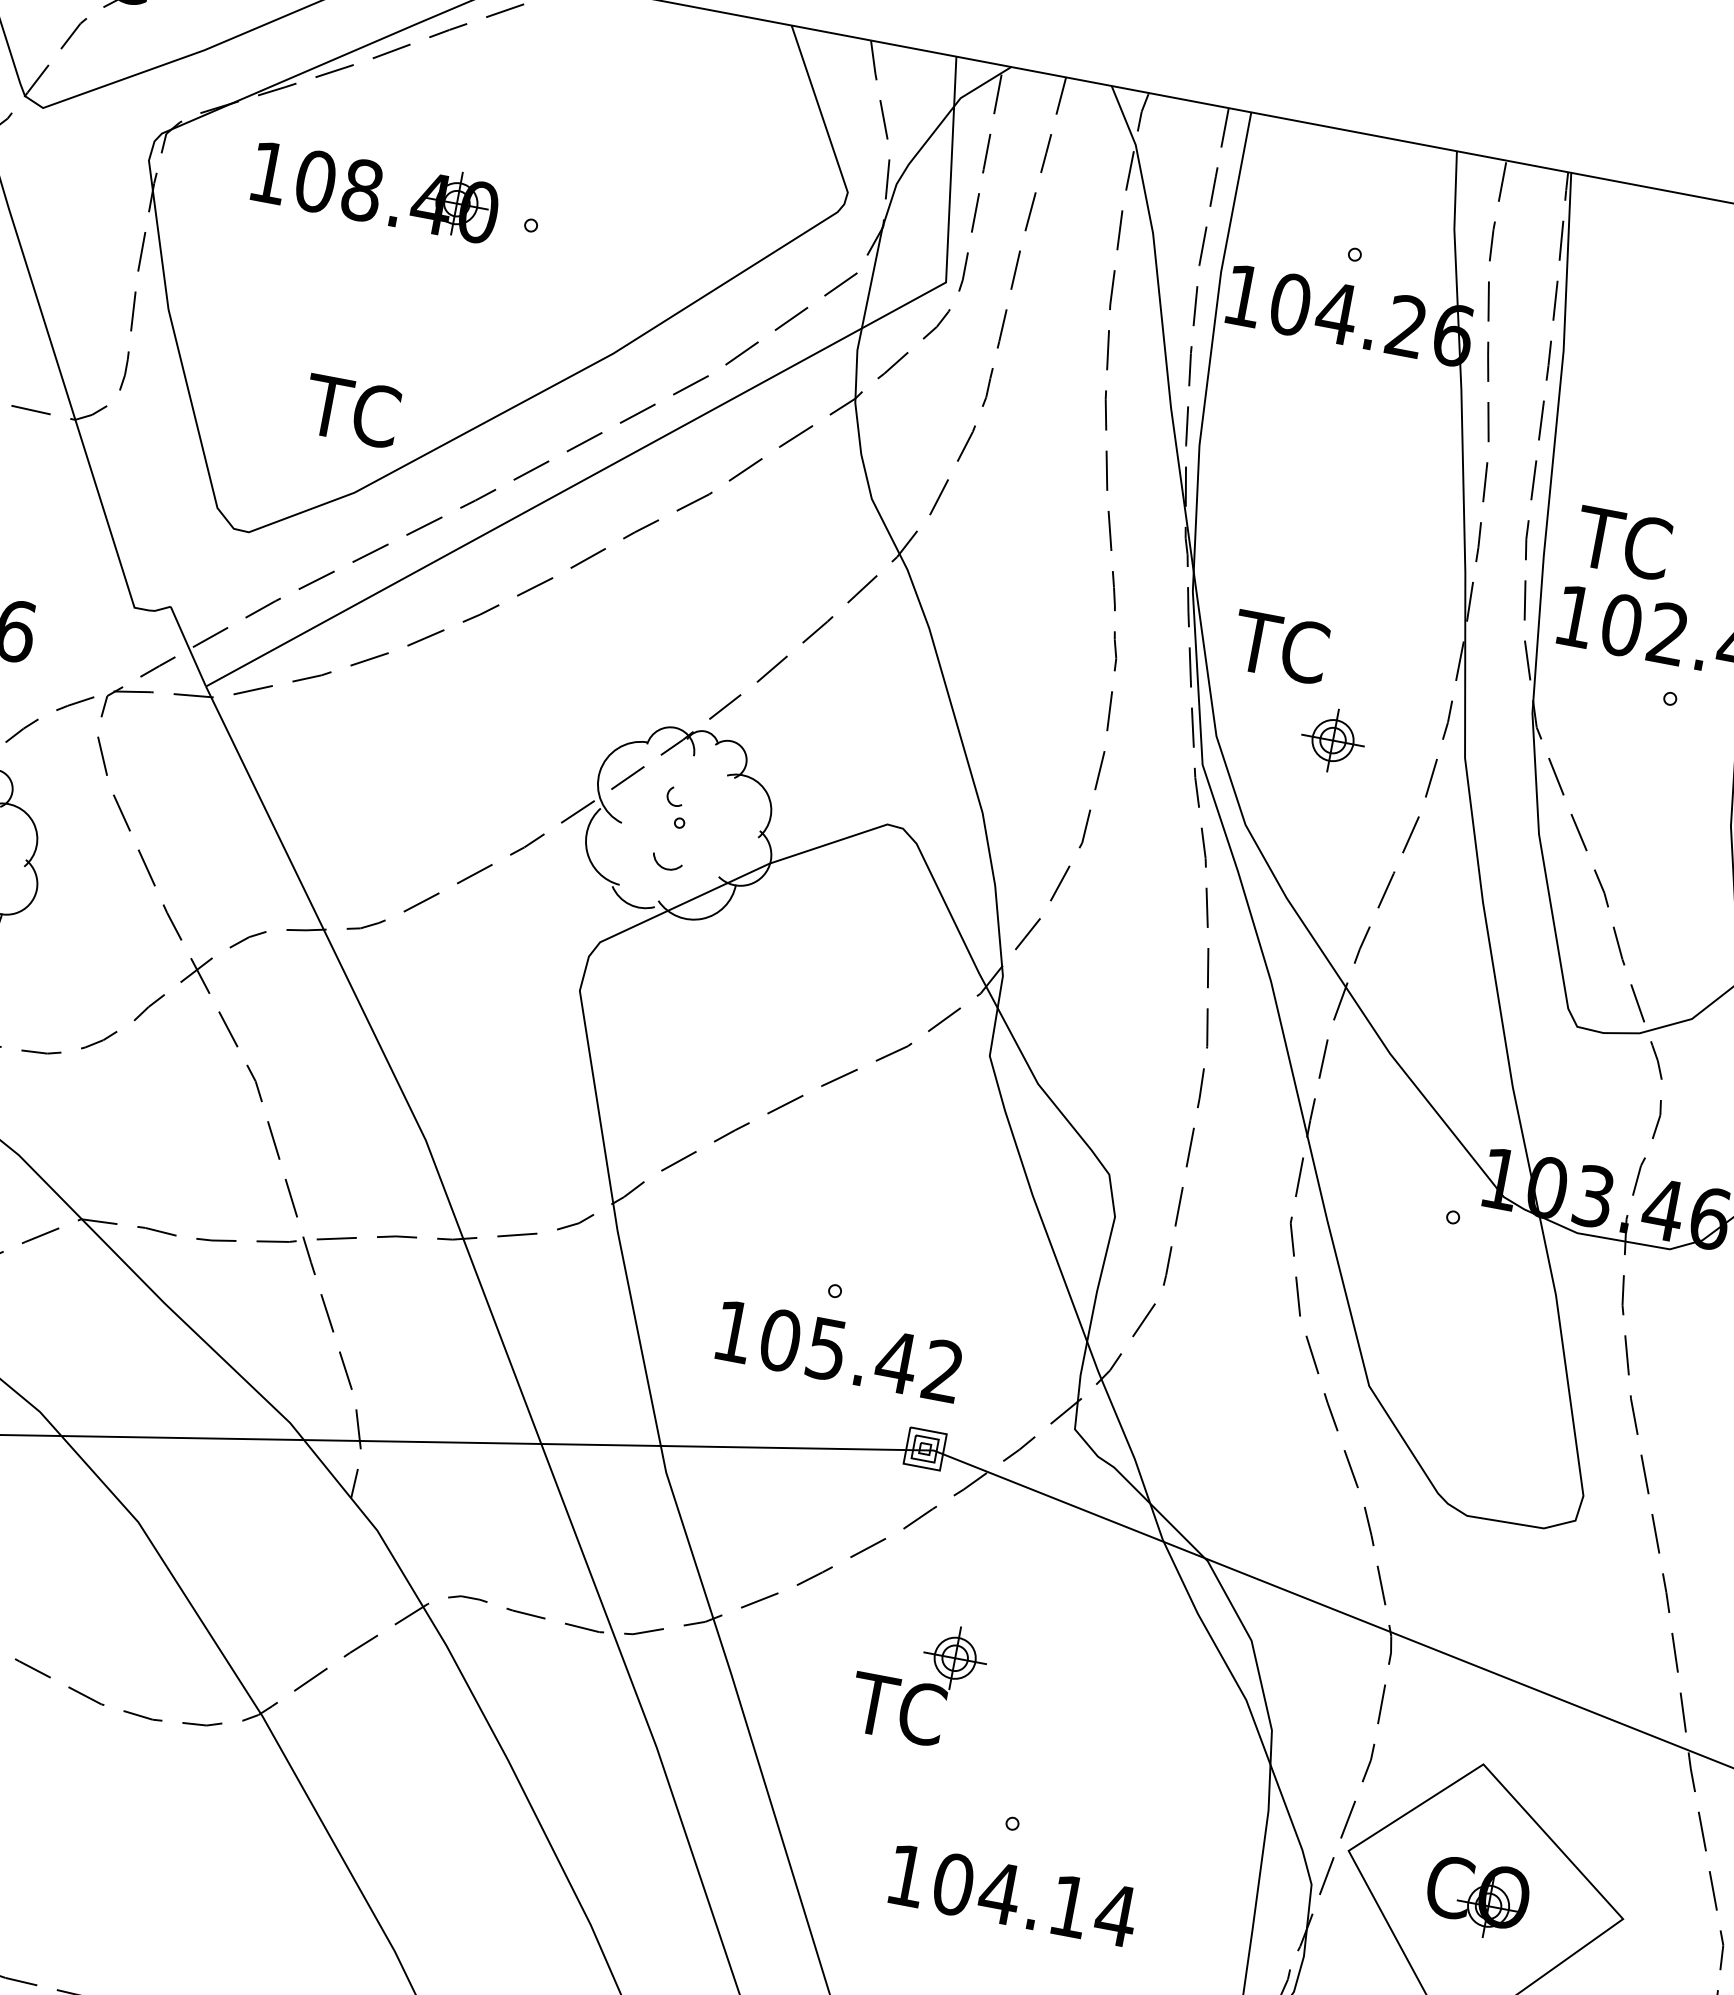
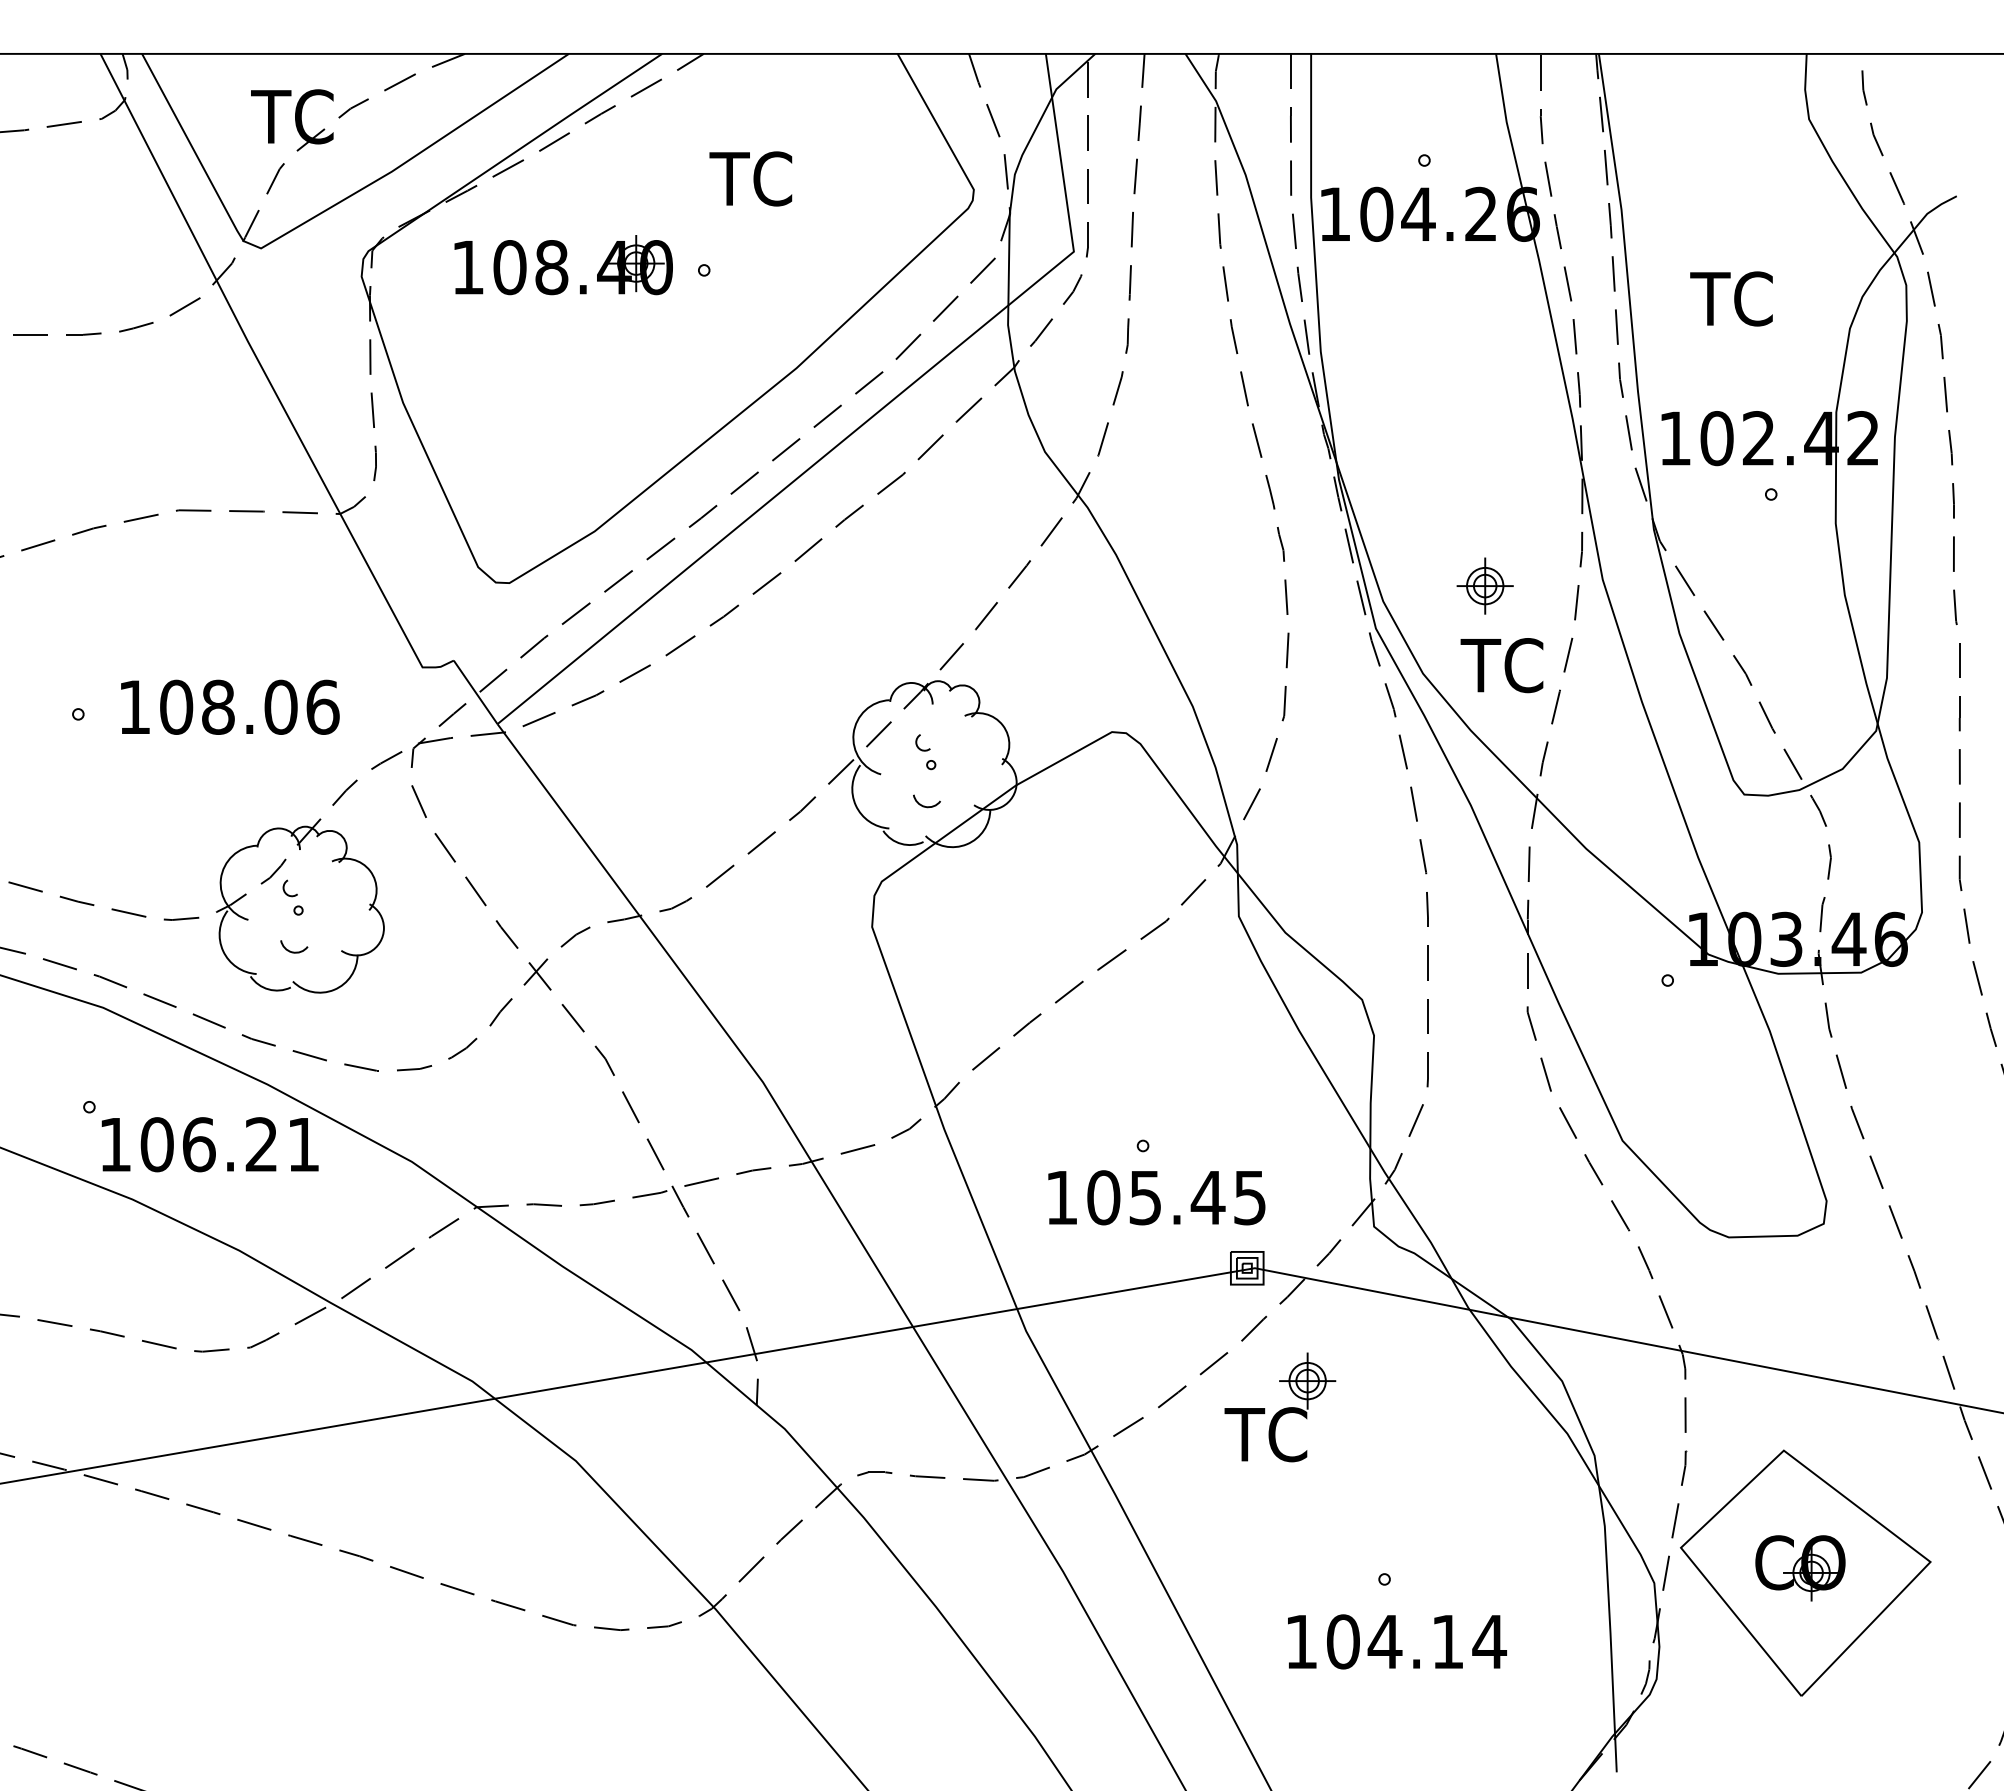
text: (351, 410) -> (750, 178), moved
text: (1622, 542) -> (1731, 298), moved
text: (1279, 646) -> (1501, 665), moved
text: (942, 1370) -> (1249, 1197), 105.42 -> 105.45
part: (919, 1681) -> (1280, 1407), moved

